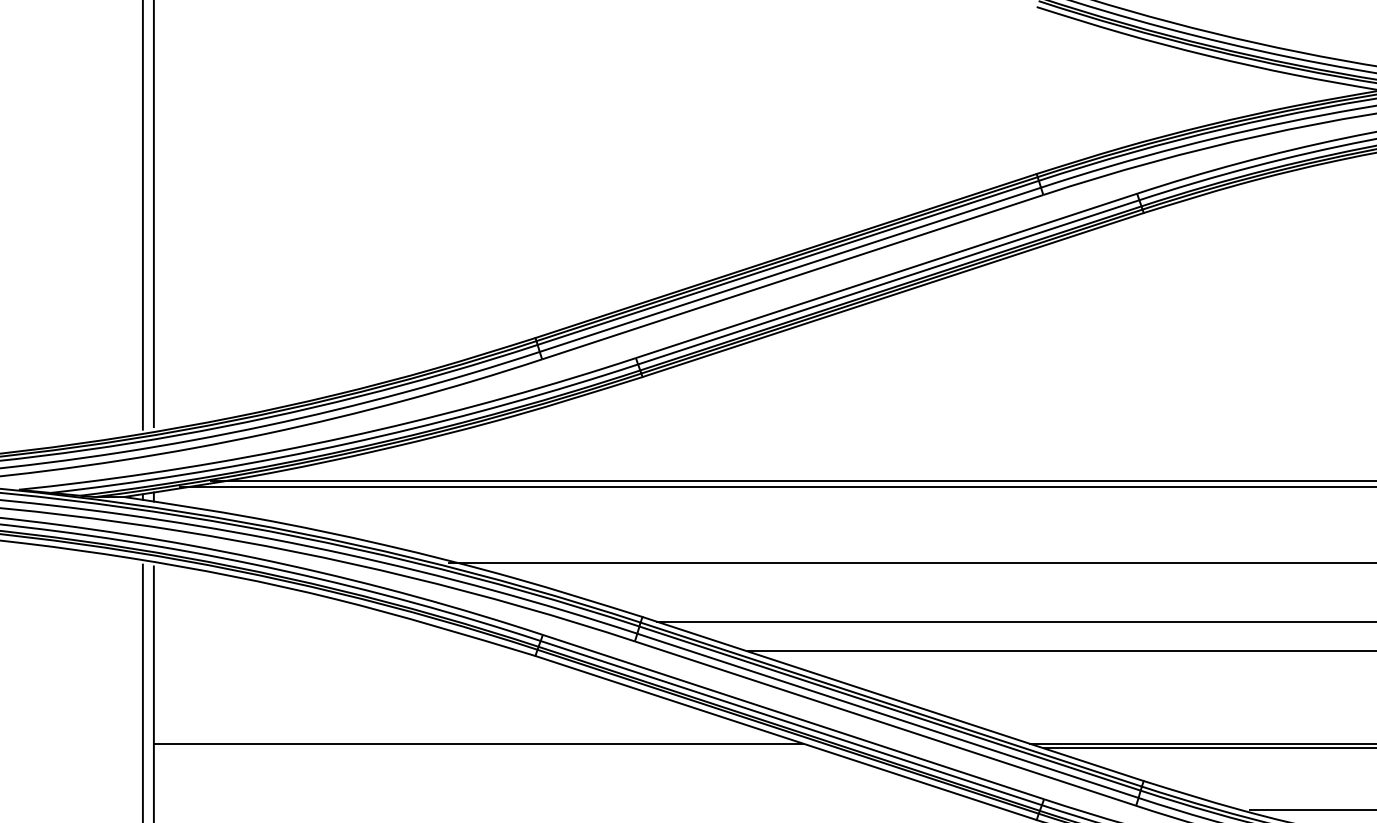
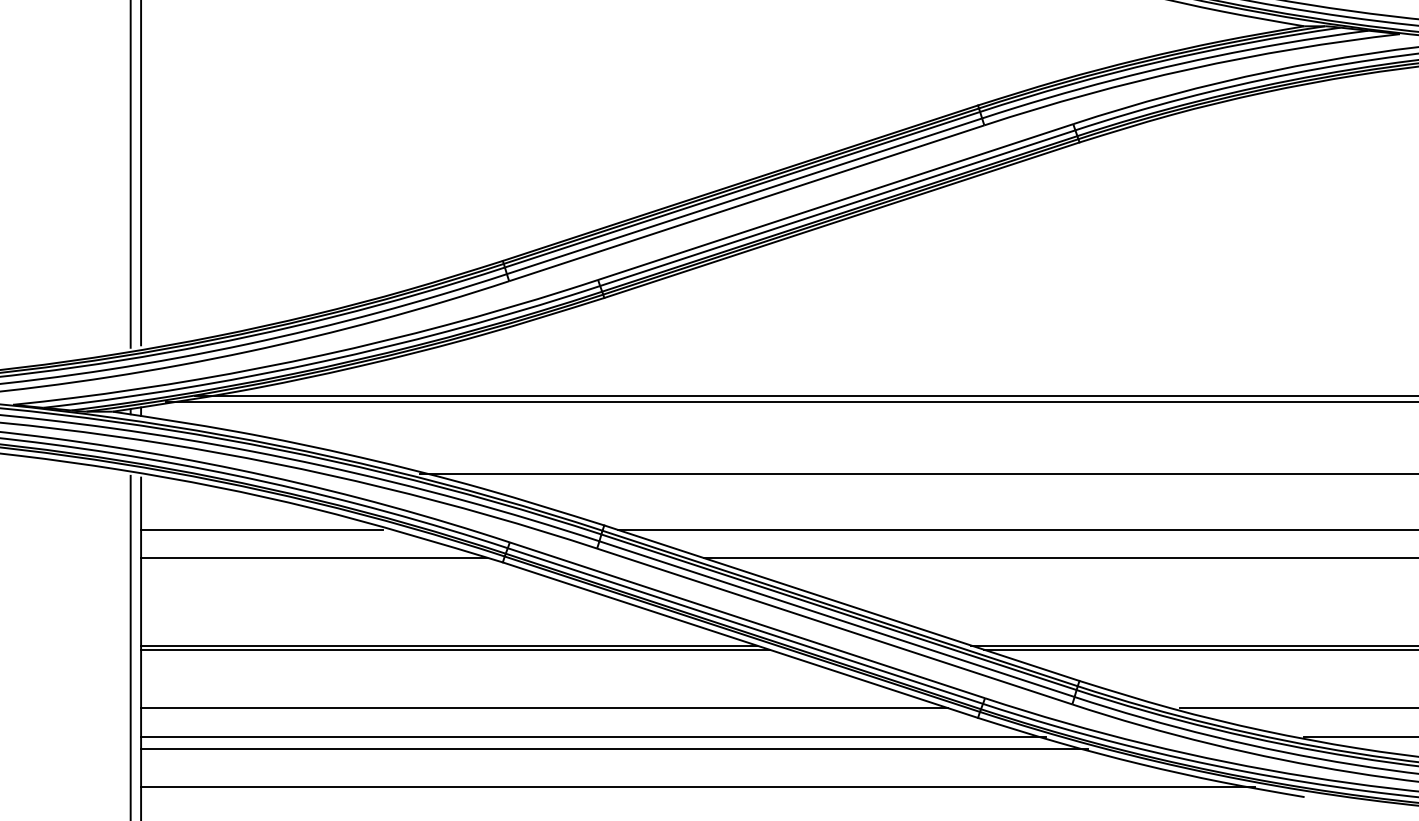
line: (280, 622) -> (261, 530), added
line: (335, 651) -> (313, 558), added
line: (485, 747) -> (455, 649), added
line: (579, 810) -> (544, 708), added

